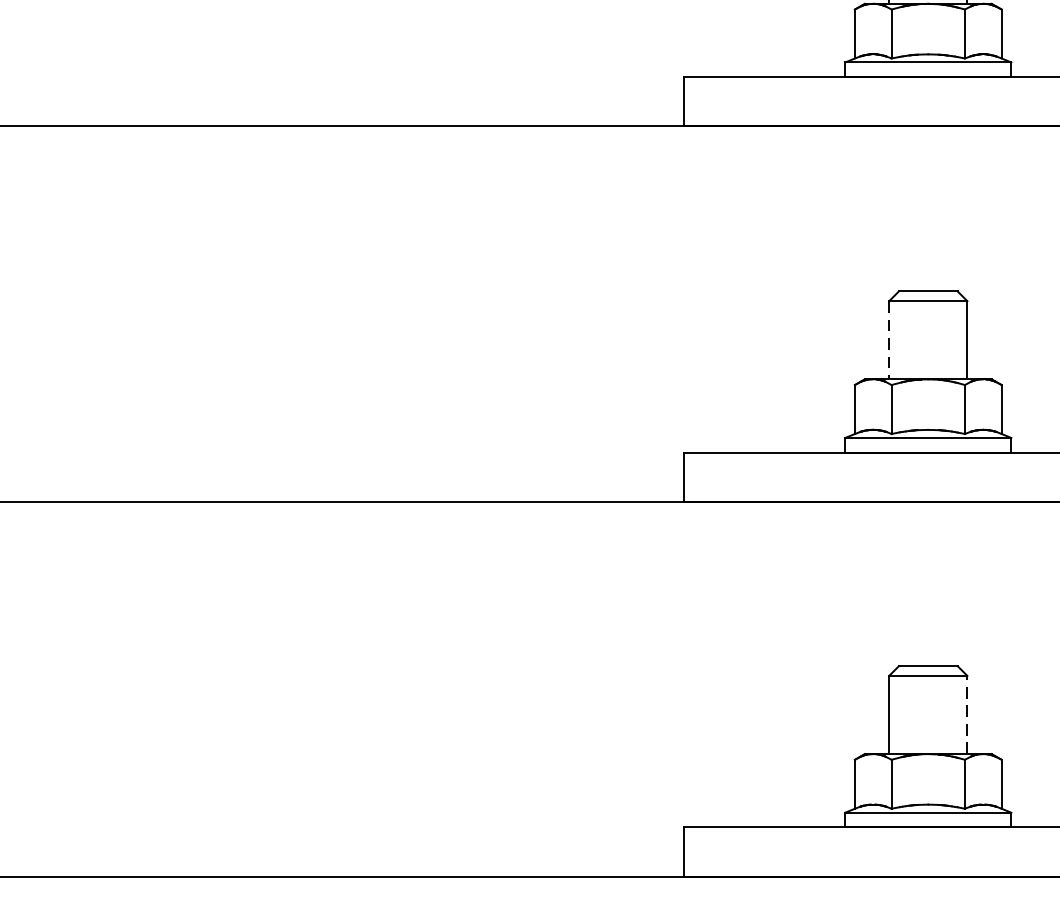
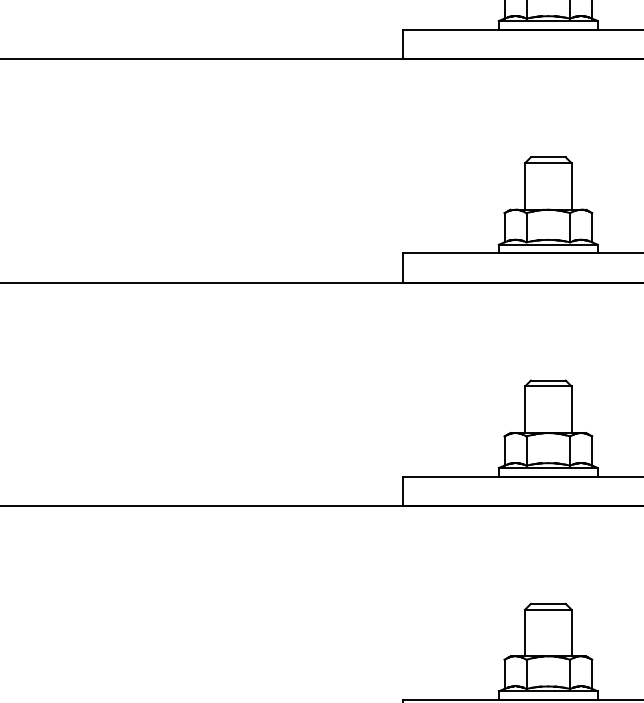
line: (889, 340) -> (525, 186), dashed -> solid
line: (967, 714) -> (571, 409), dashed -> solid

